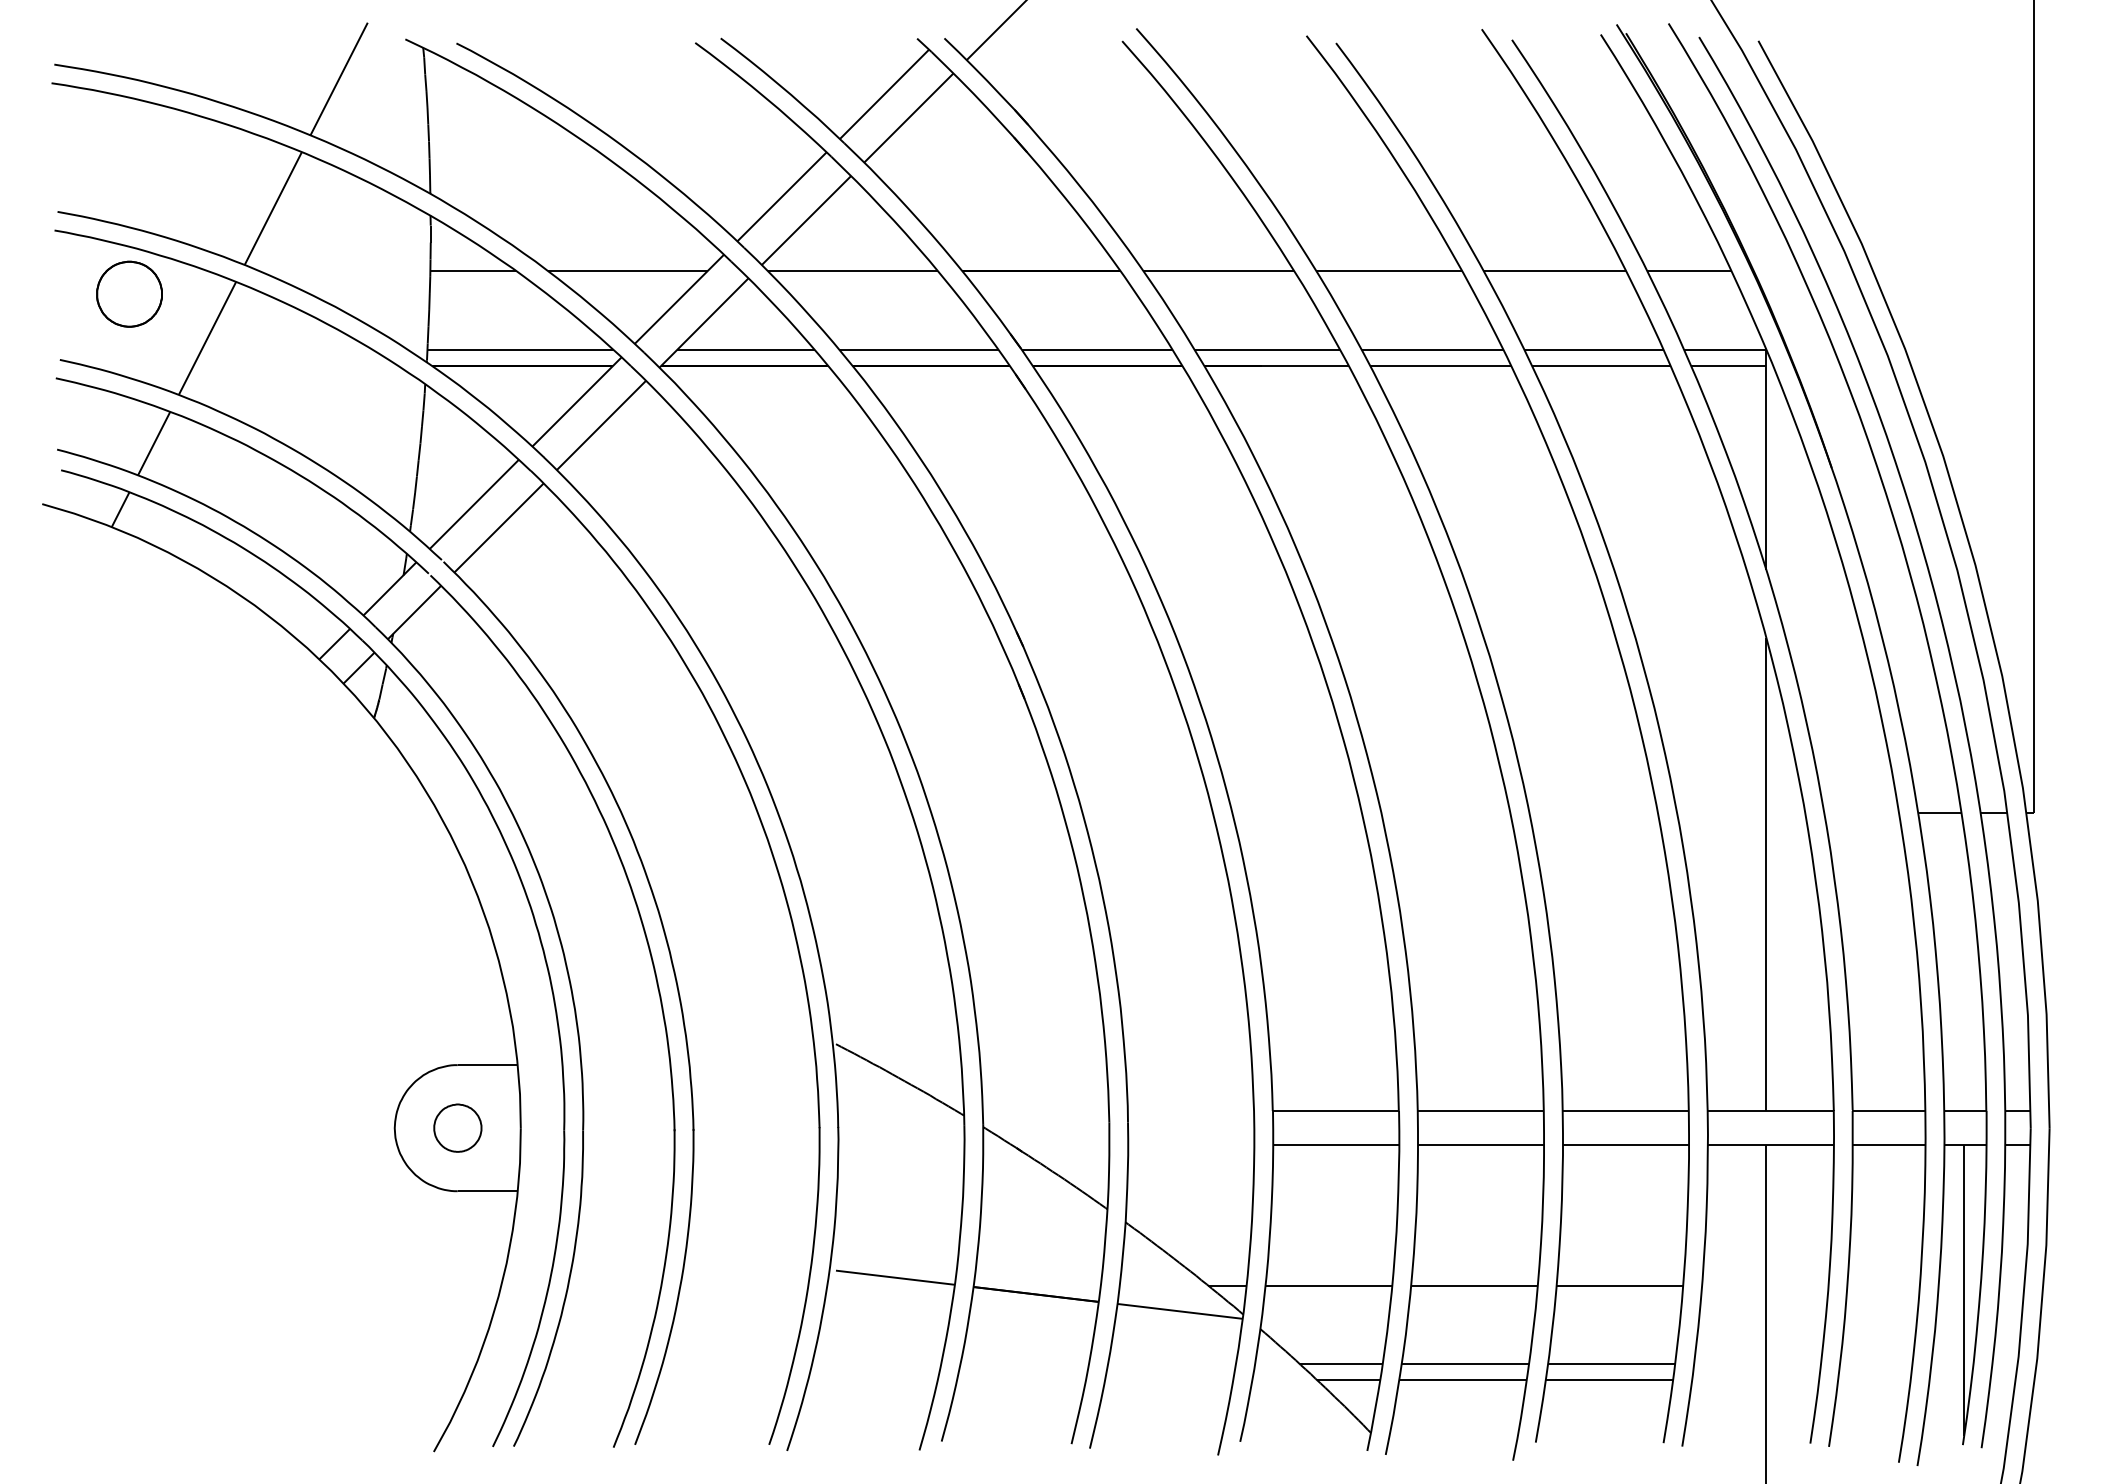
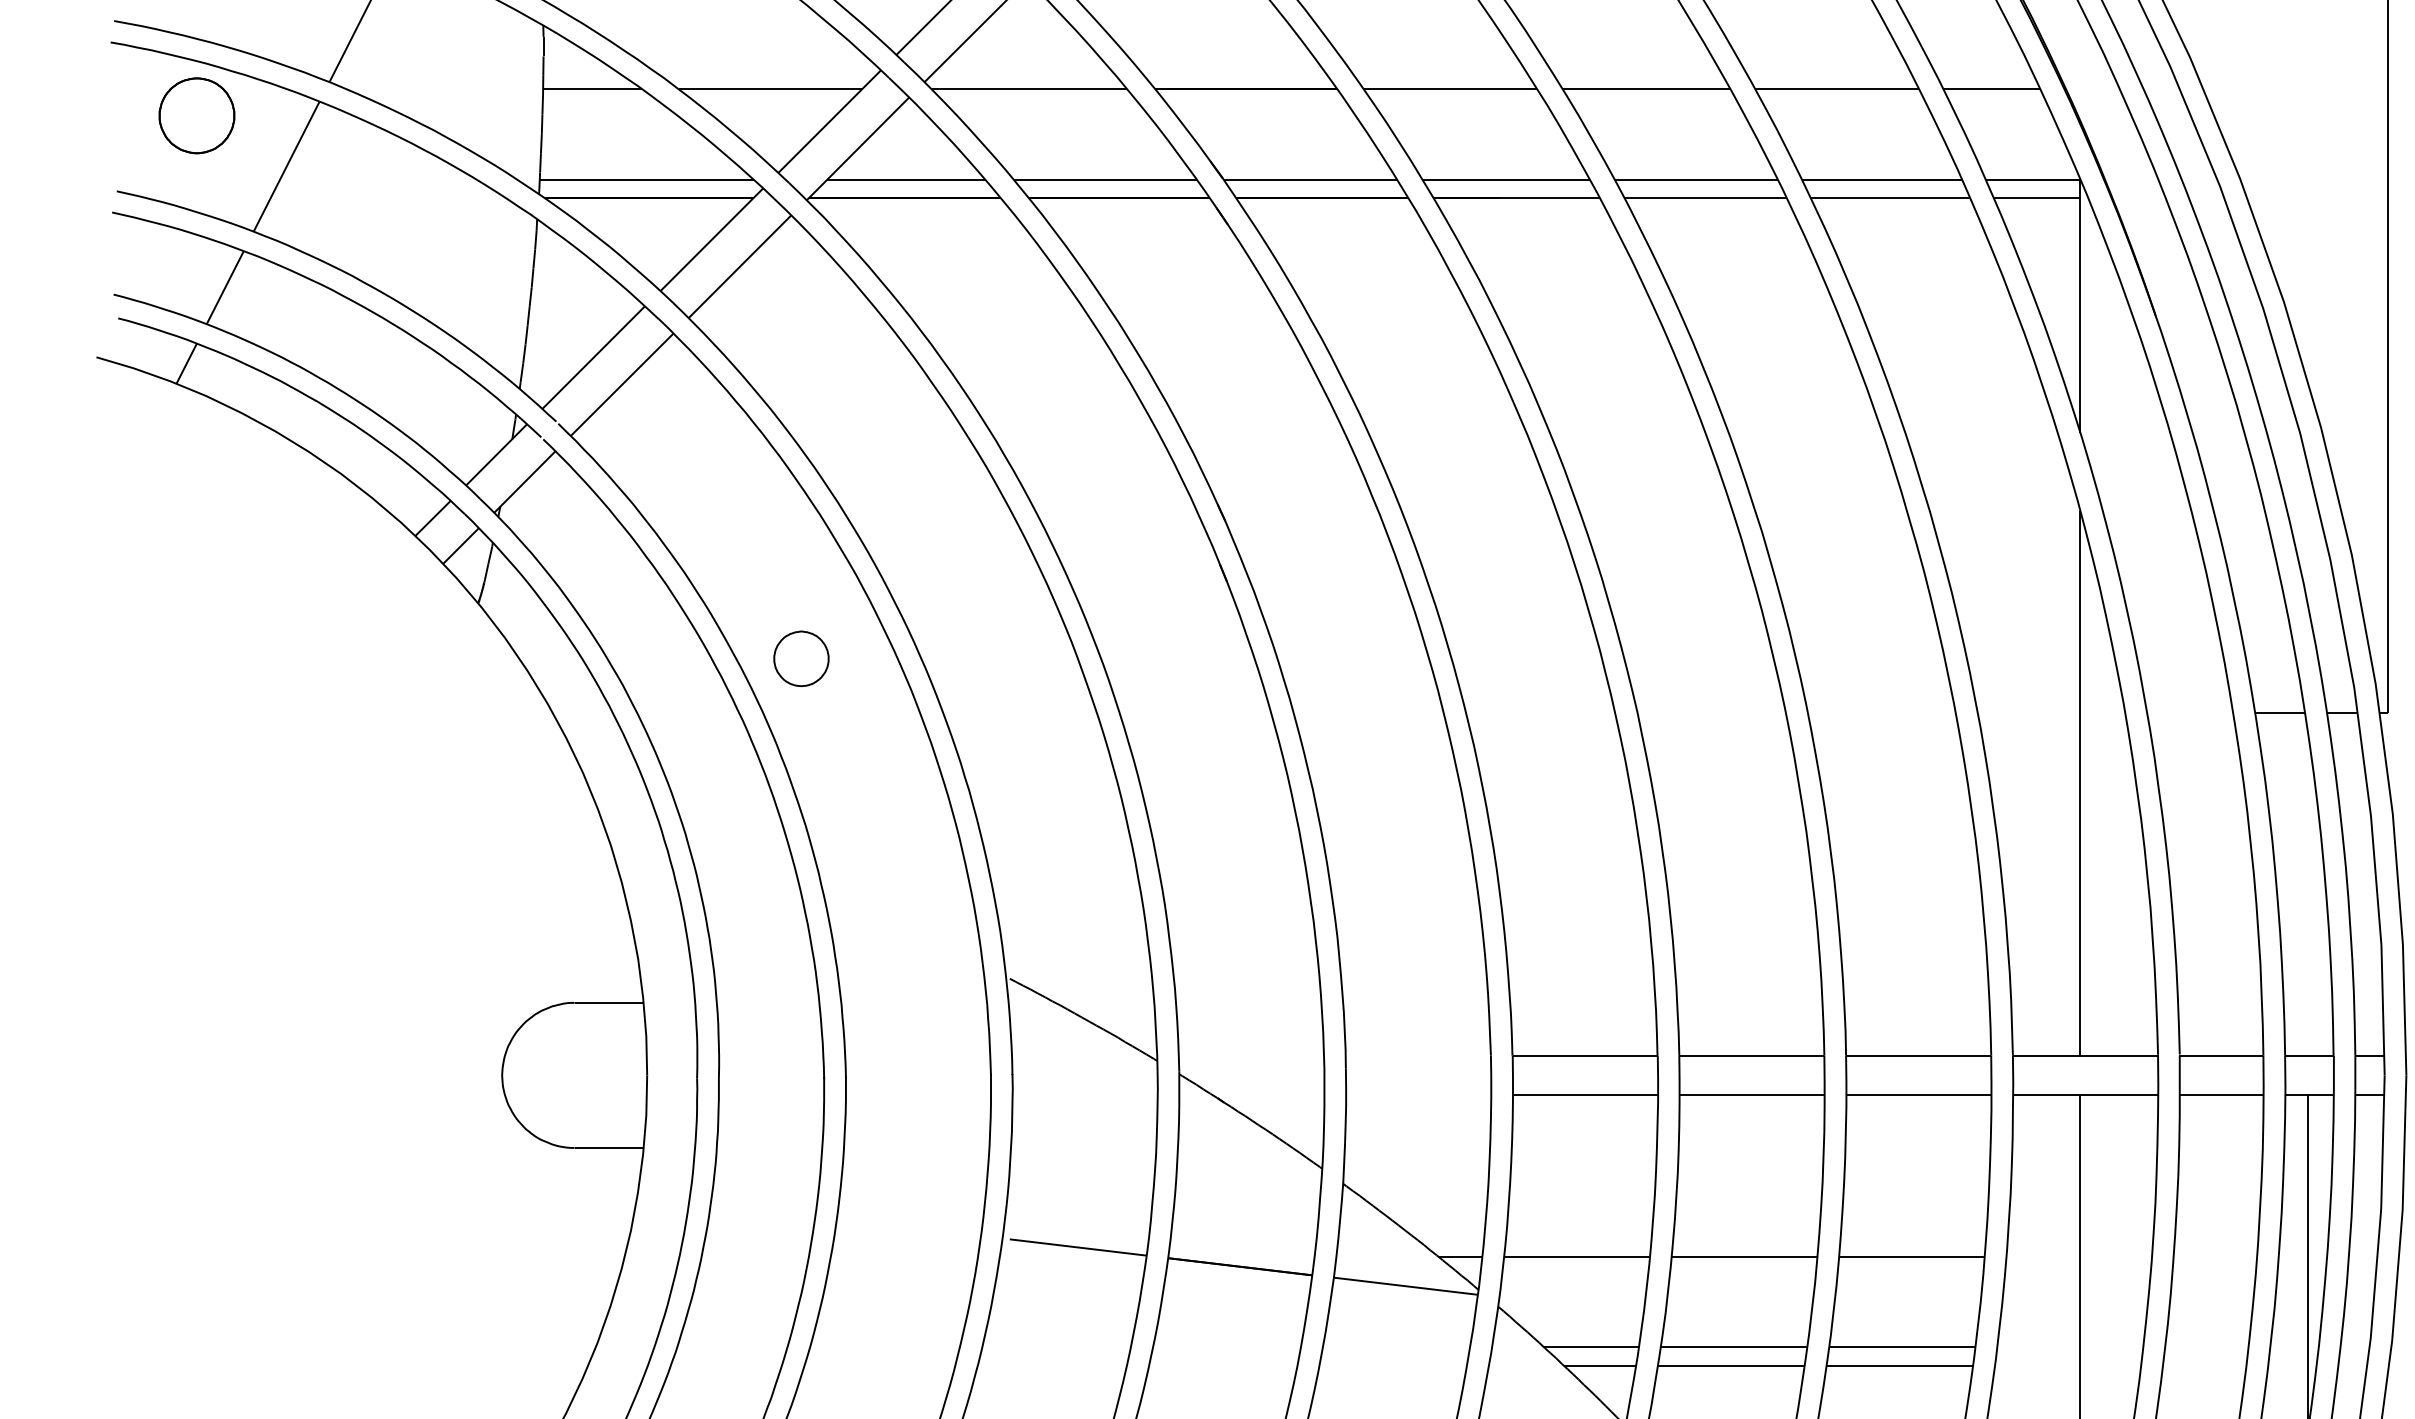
part: (457, 1127) -> (801, 658), moved

